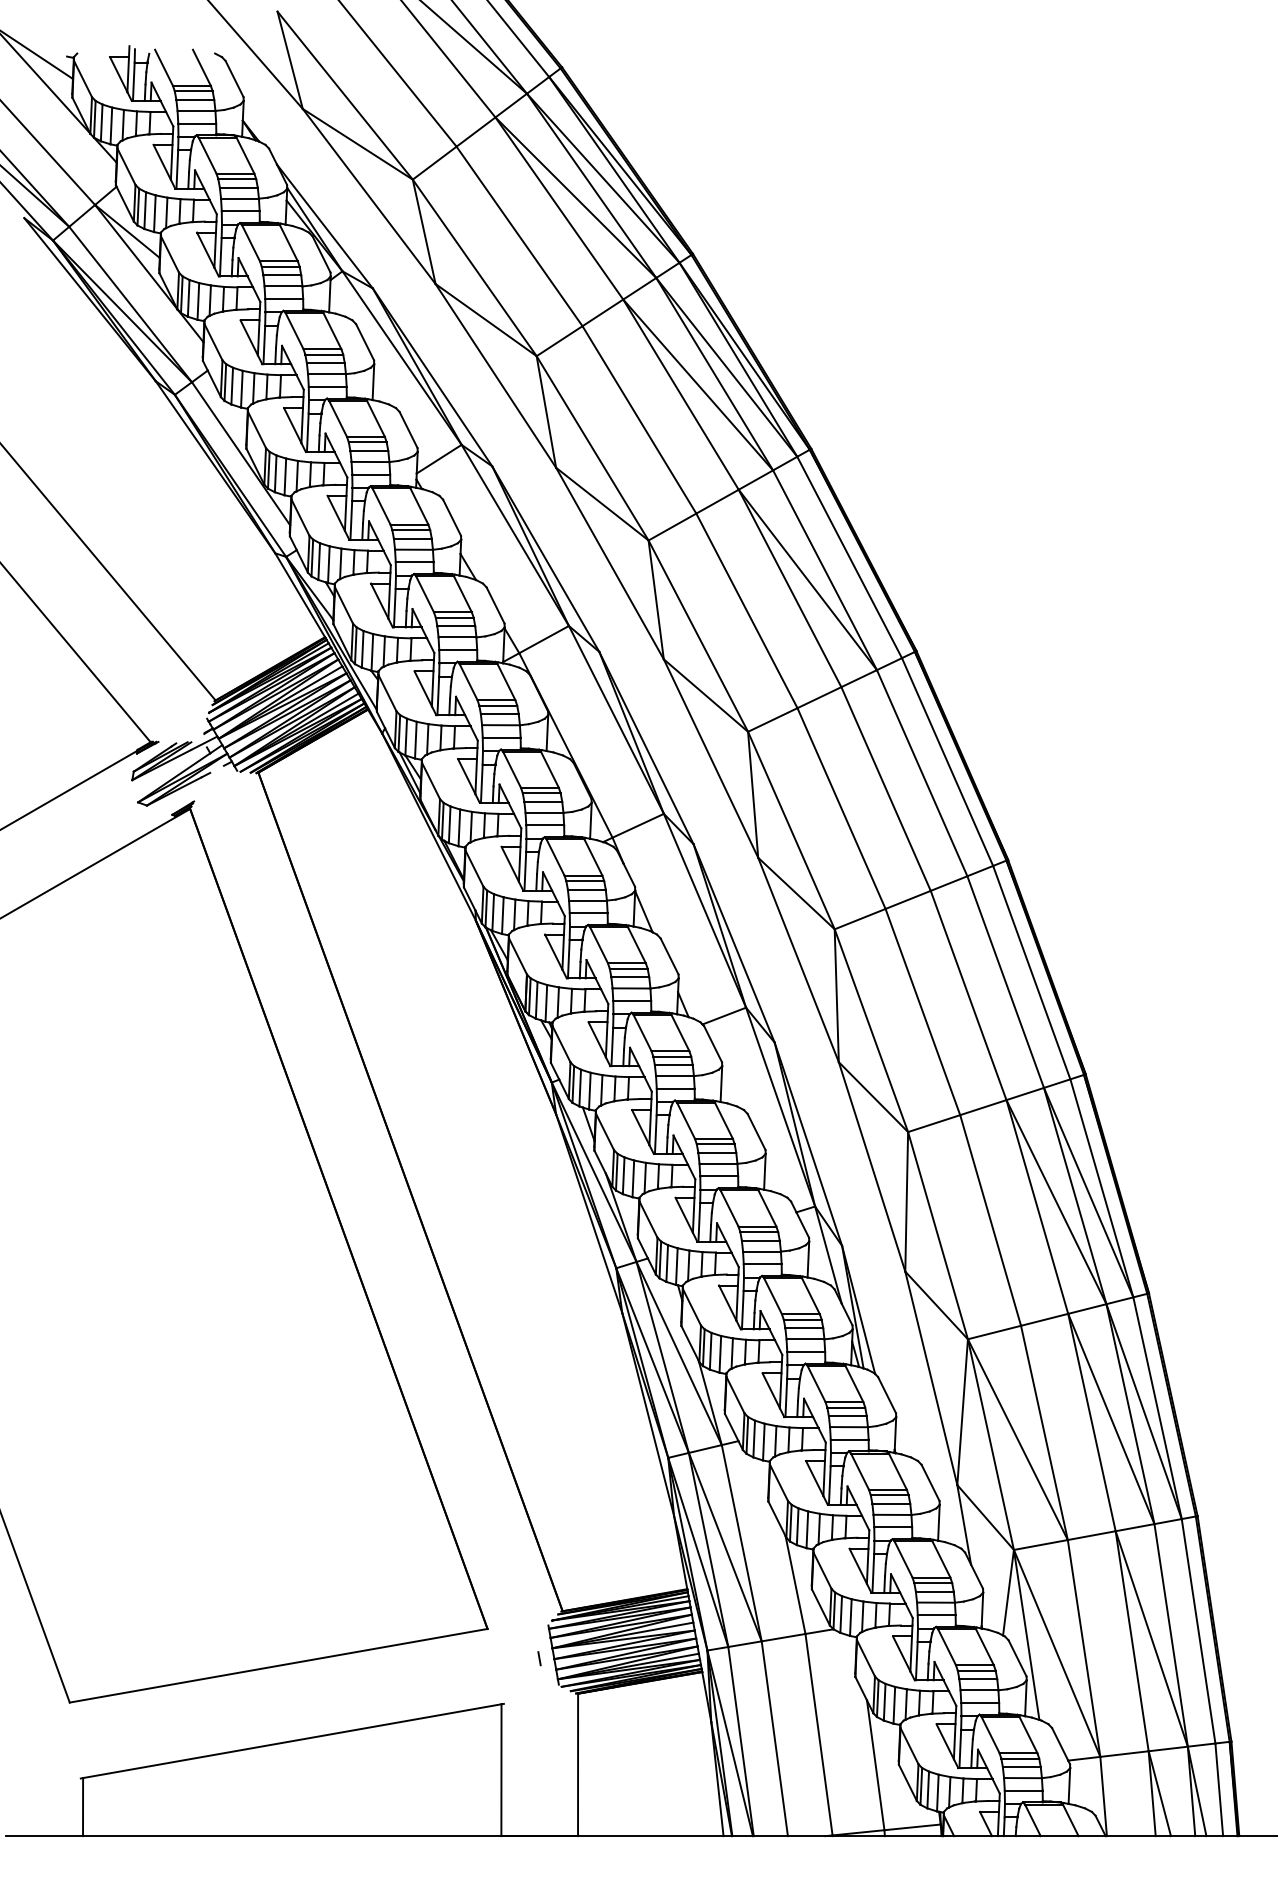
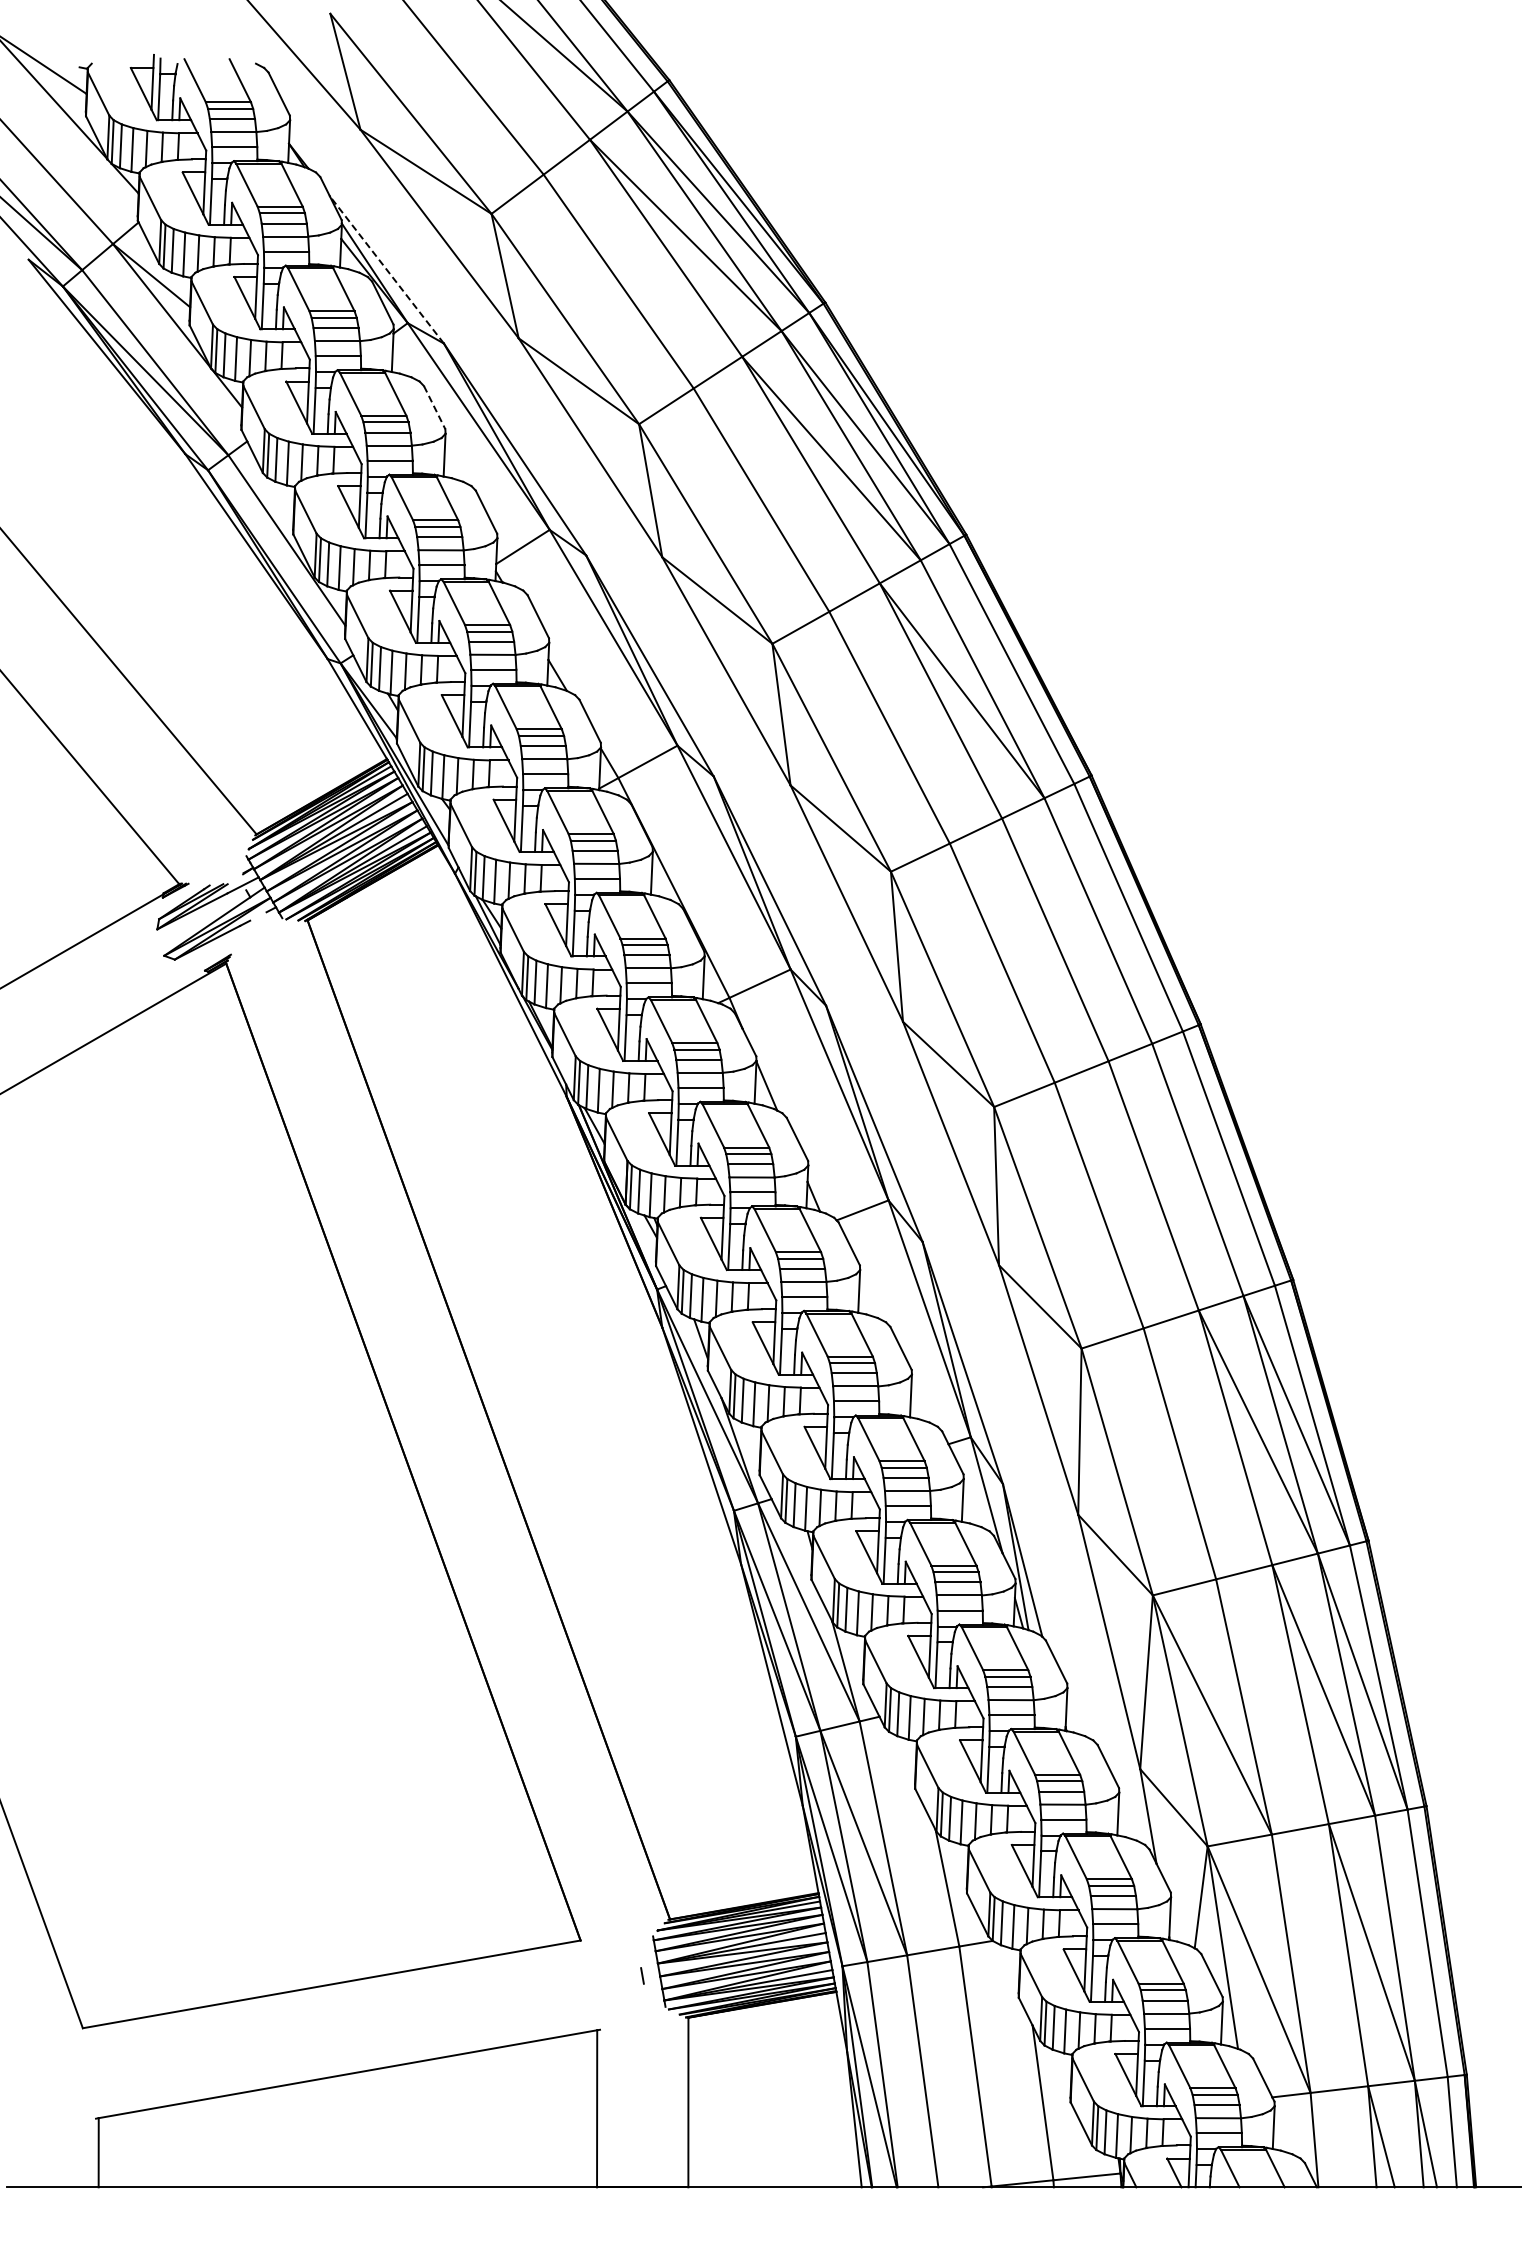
line: (324, 226) -> (386, 269), solid -> dashed
line: (364, 342) -> (434, 408), solid -> dashed

